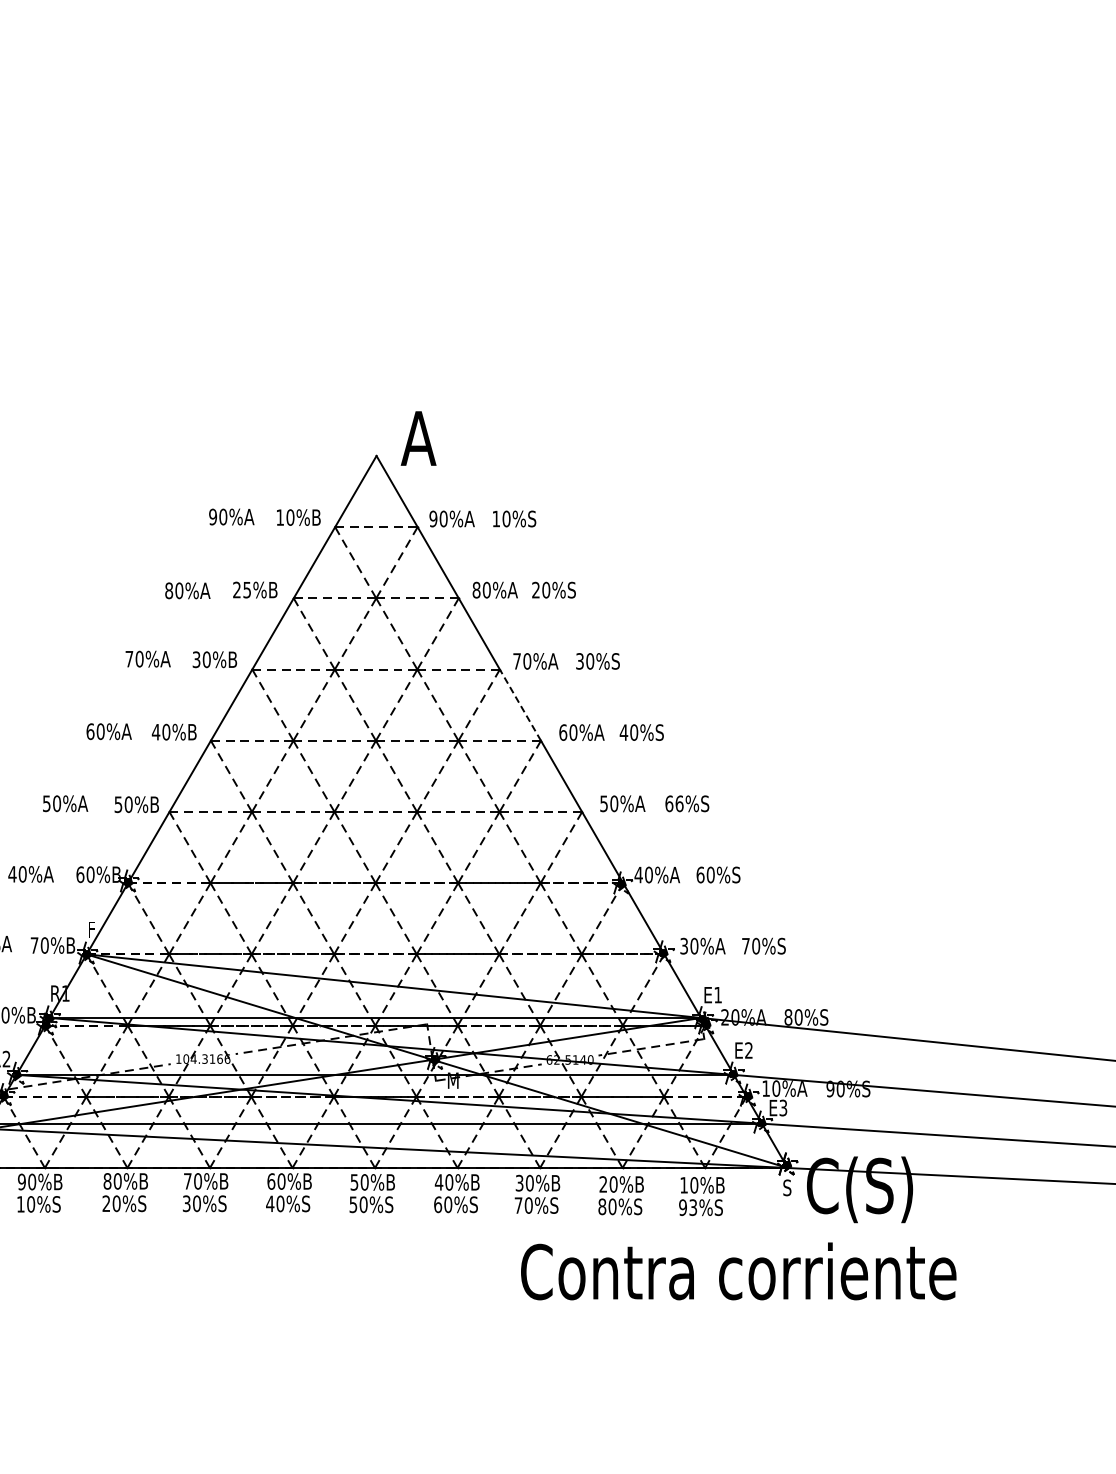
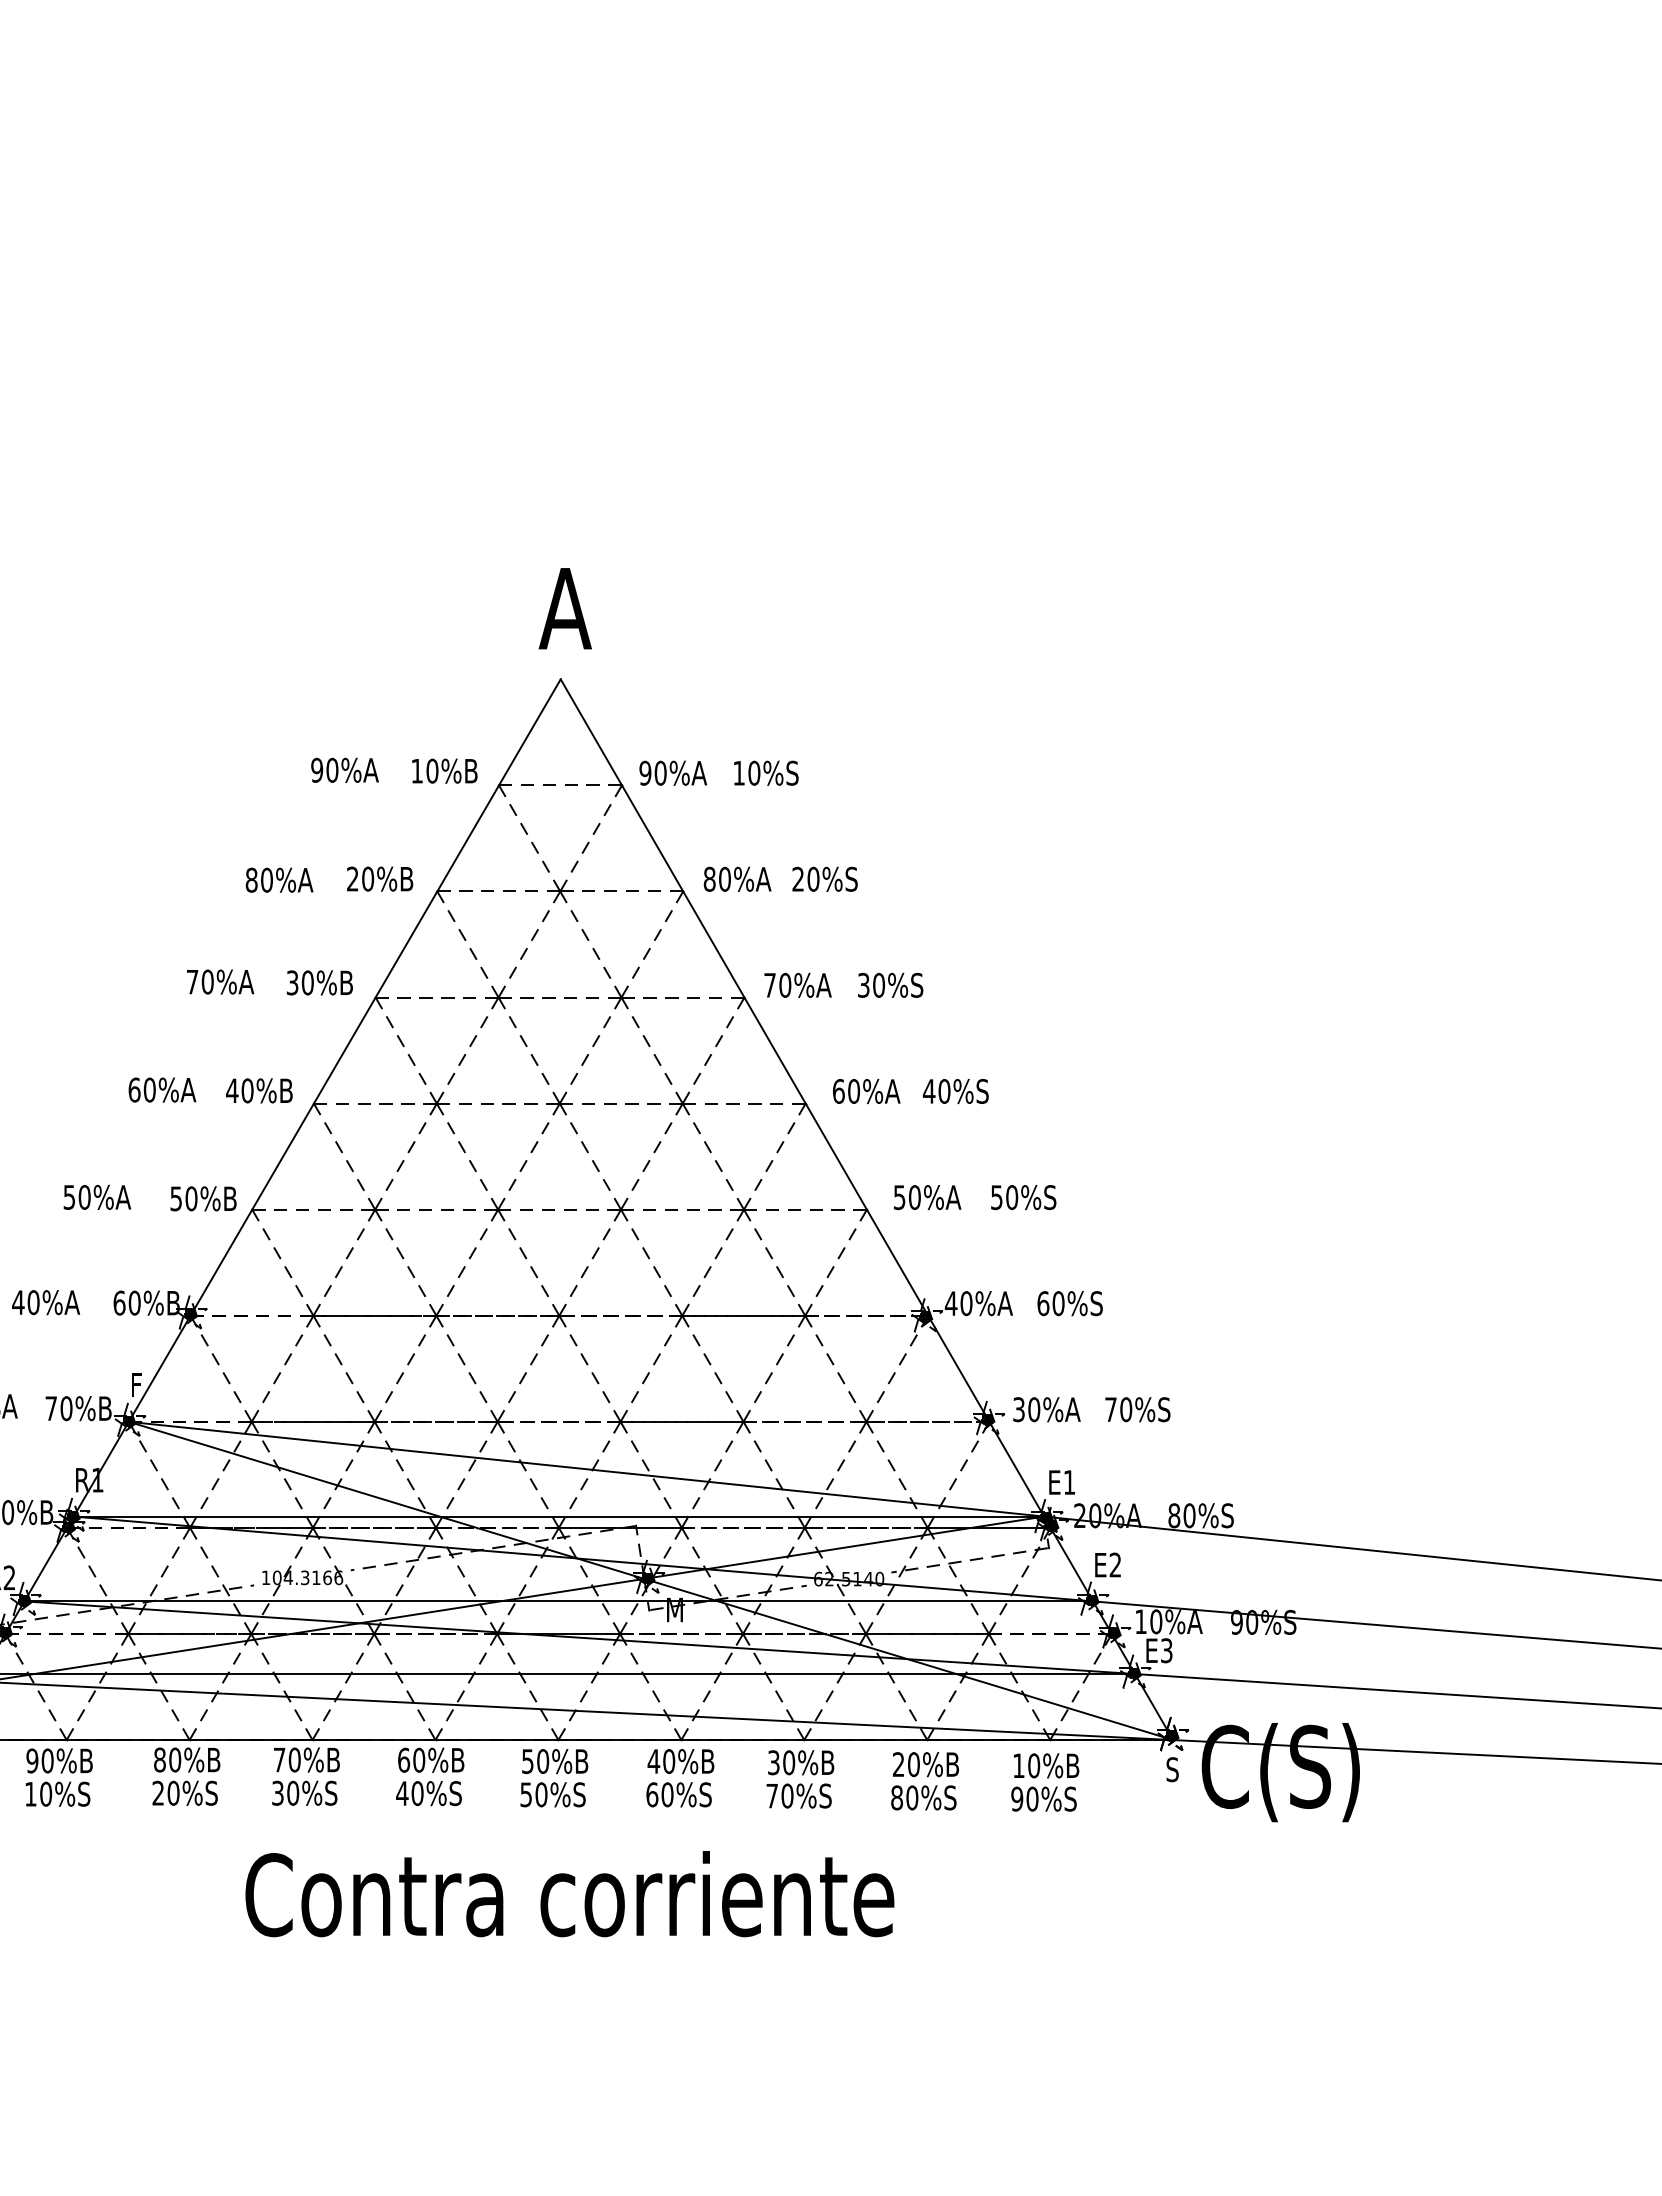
text: (418, 438) -> (565, 608), moved
text: (247, 589) -> (368, 878), 25%B -> 20%B
line: (520, 704) -> (775, 1049), dashed -> solid
text: (674, 803) -> (1004, 1197), 66%S -> 50%S
text: (693, 1207) -> (1032, 1798), 93%S -> 90%S
text: (738, 1271) -> (569, 1894), moved

